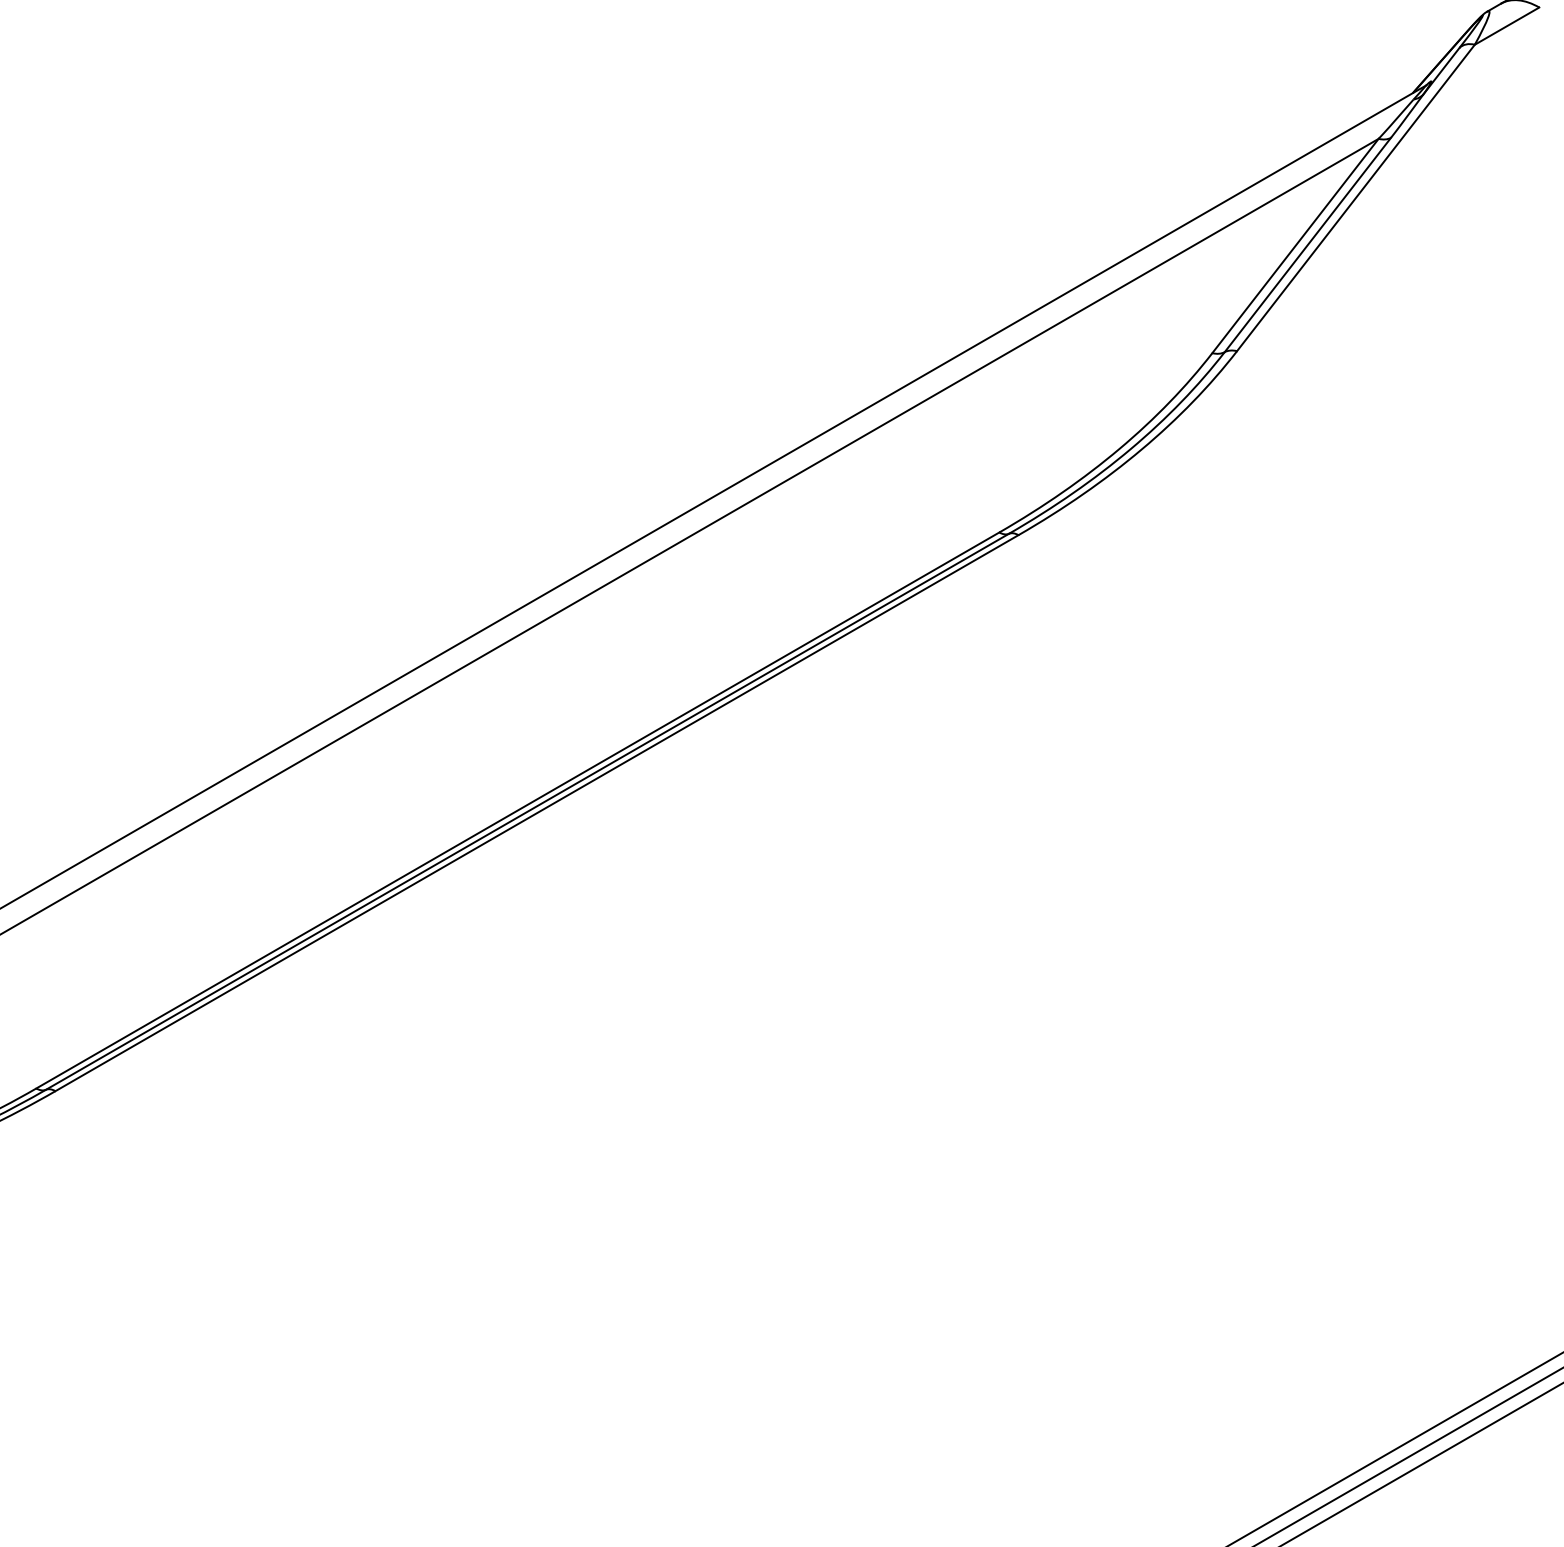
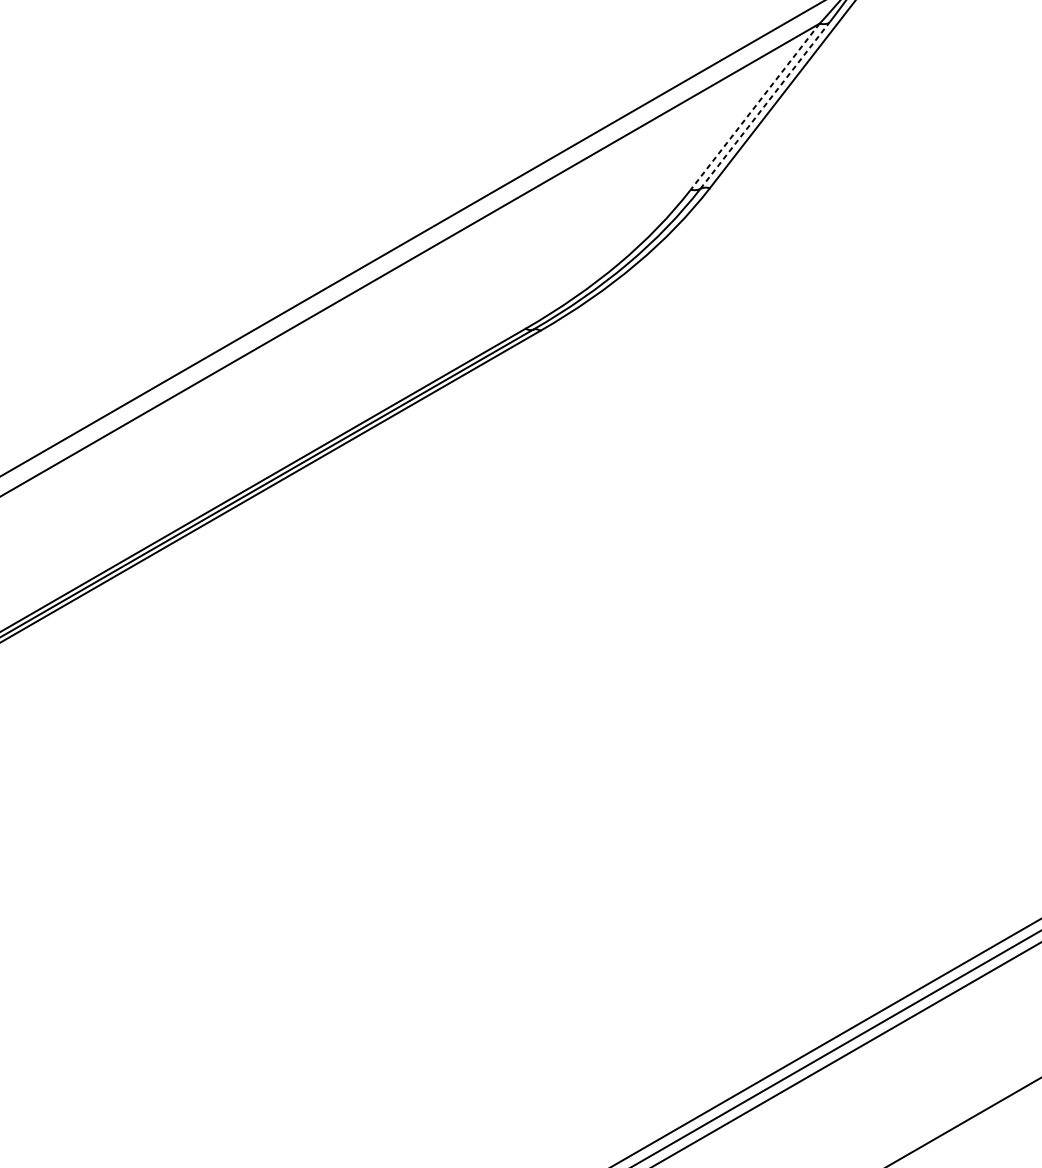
line: (1307, 245) -> (764, 106), solid -> dashed
line: (1295, 246) -> (755, 107), solid -> dashed

